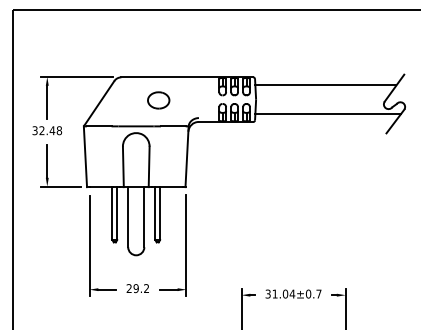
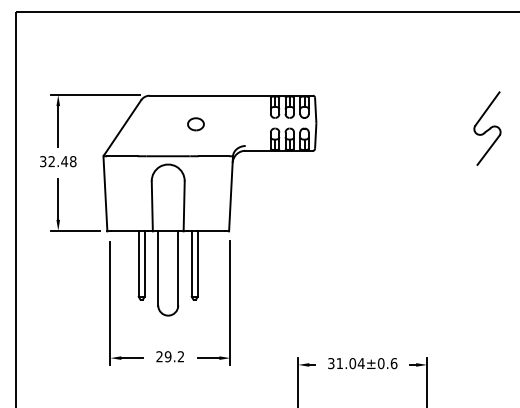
line: (325, 85) -> (402, 105), removed
part: (158, 100) -> (195, 124), size x0.6
line: (328, 113) -> (405, 140), removed
text: (318, 294) -> (393, 363), 31.04±0.7 -> 31.04±0.6

